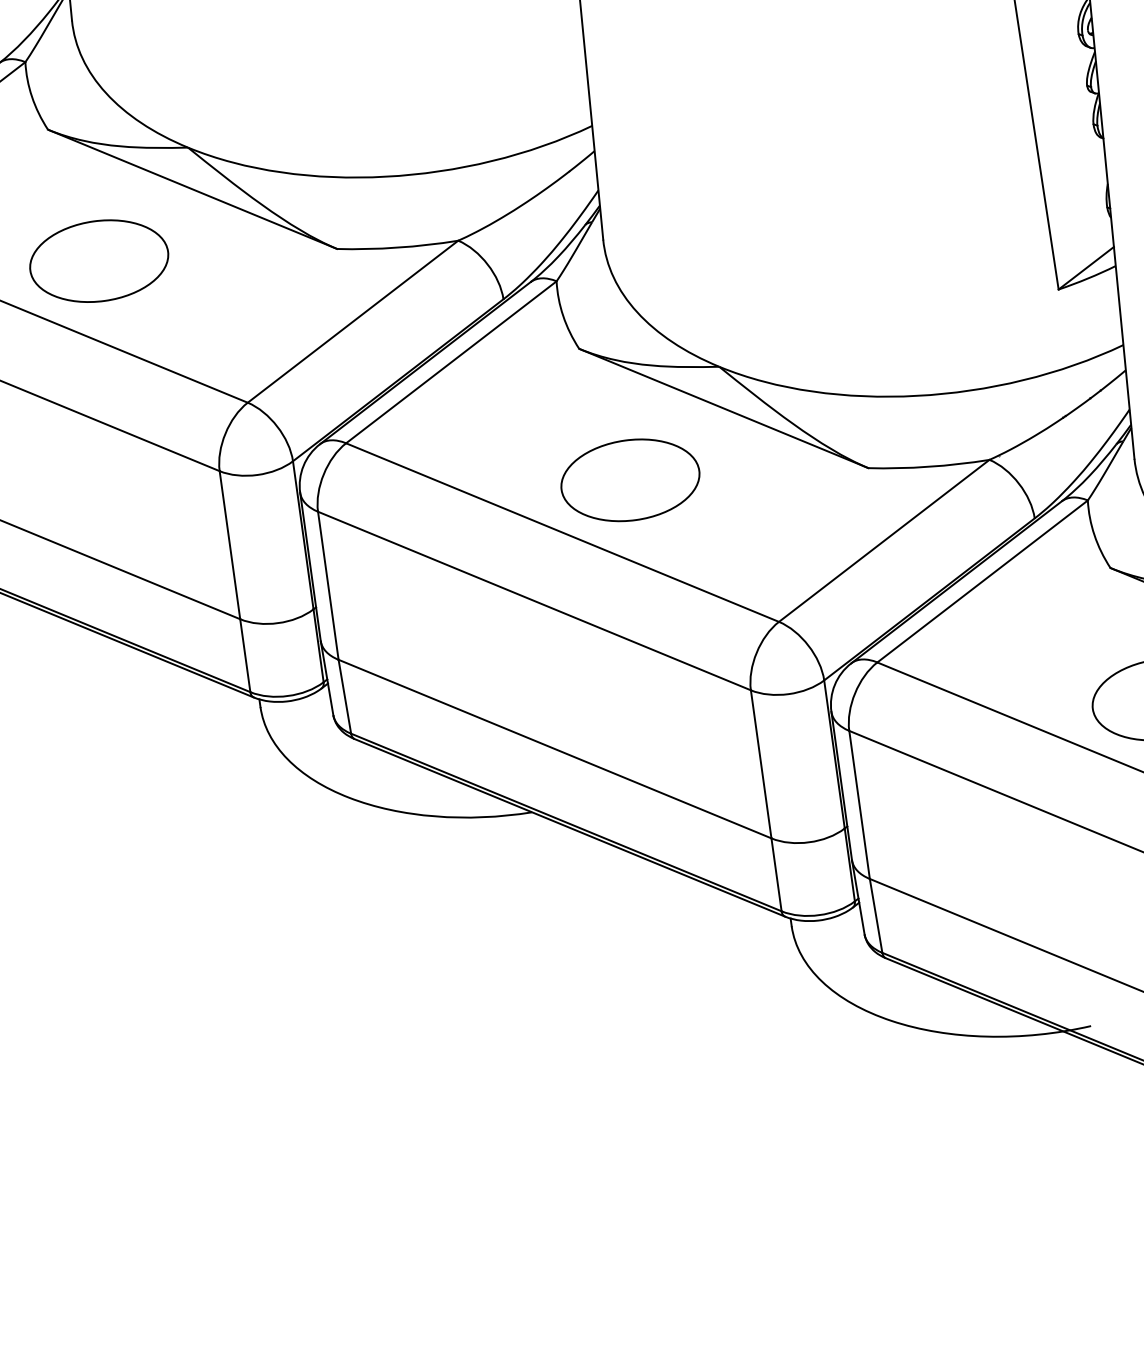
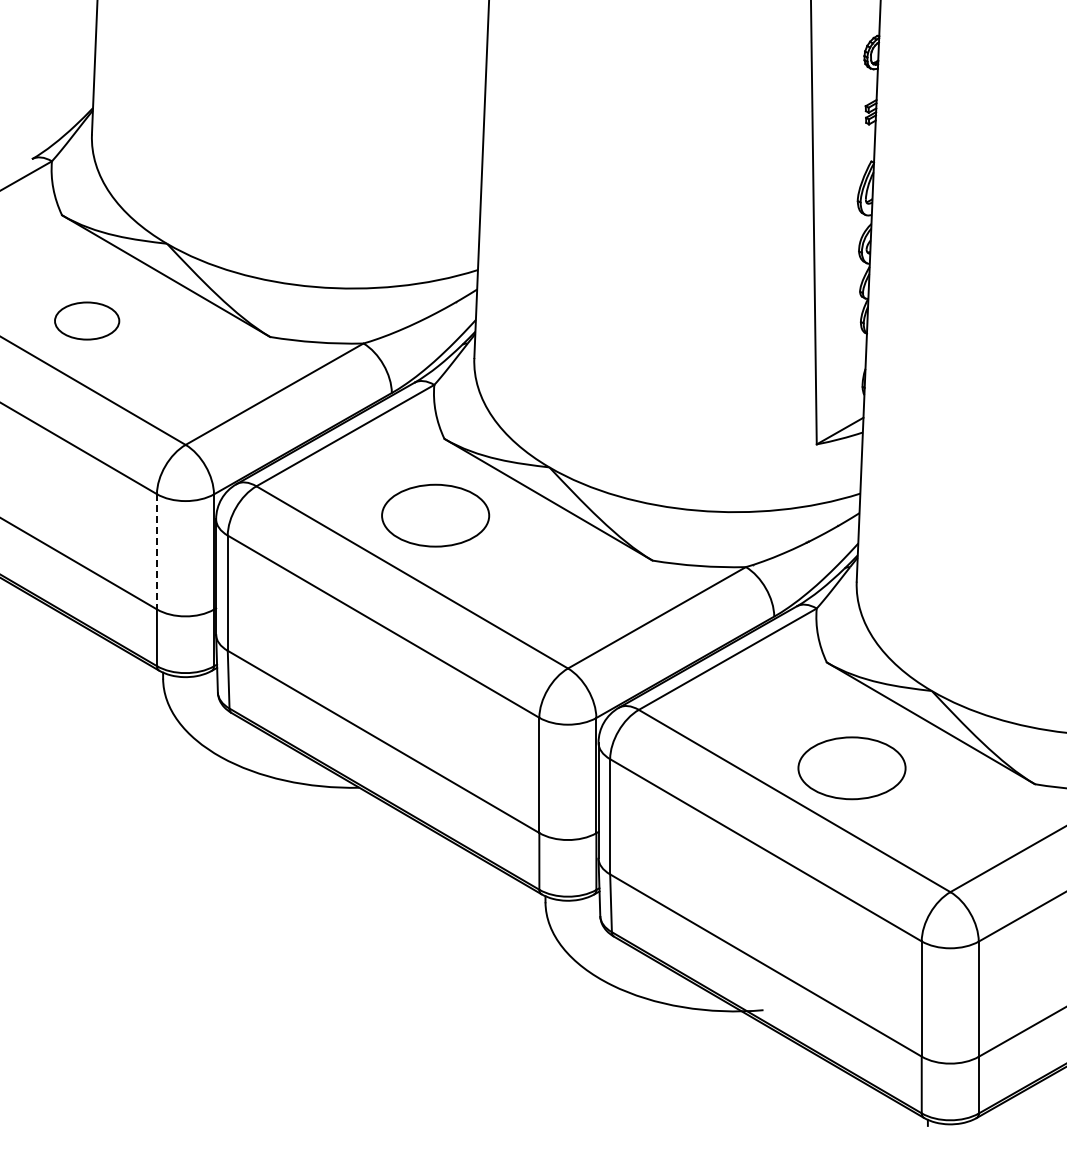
part: (98, 260) -> (86, 320), size x0.6
part: (630, 480) -> (435, 515), moved
line: (229, 544) -> (156, 551), solid -> dashed

